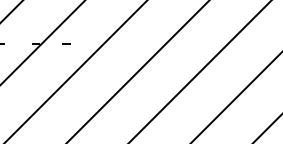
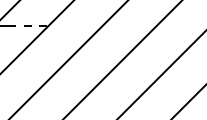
line: (66, 43) -> (27, 25), moved

